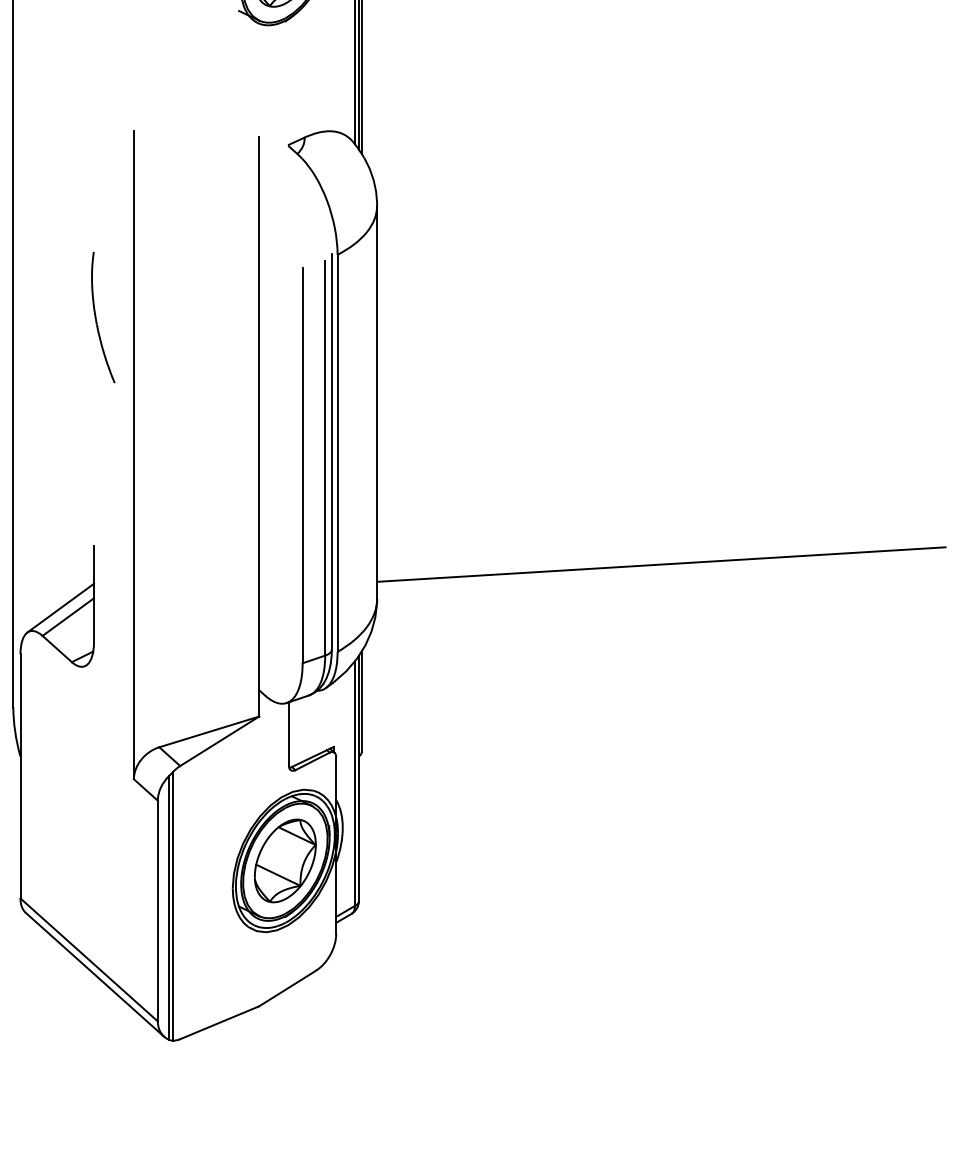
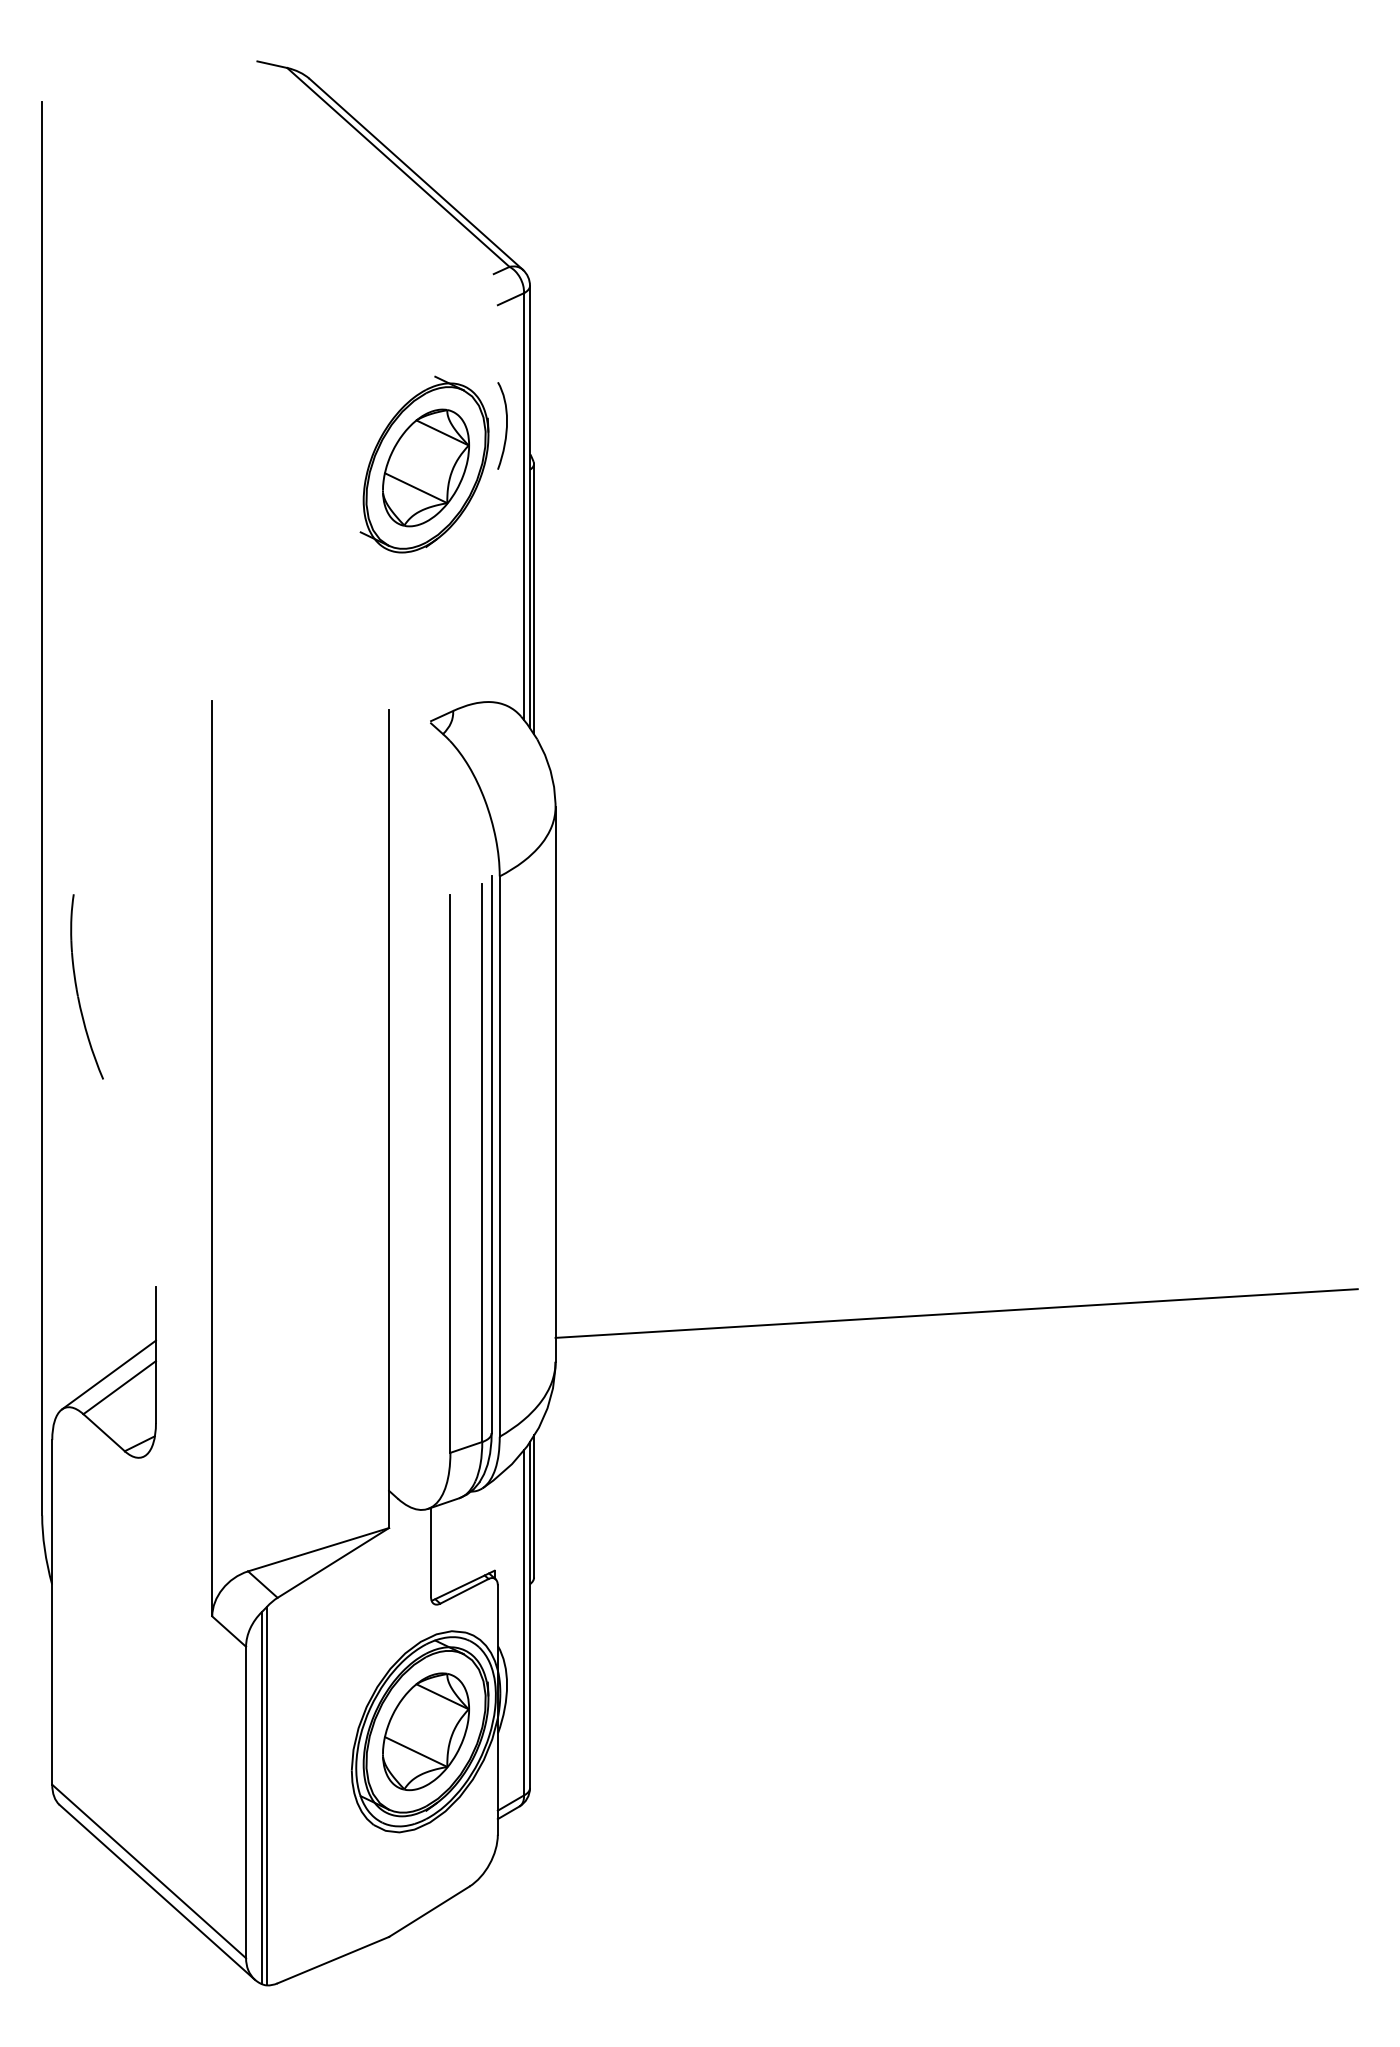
part: (96, 317) -> (77, 986), moved

